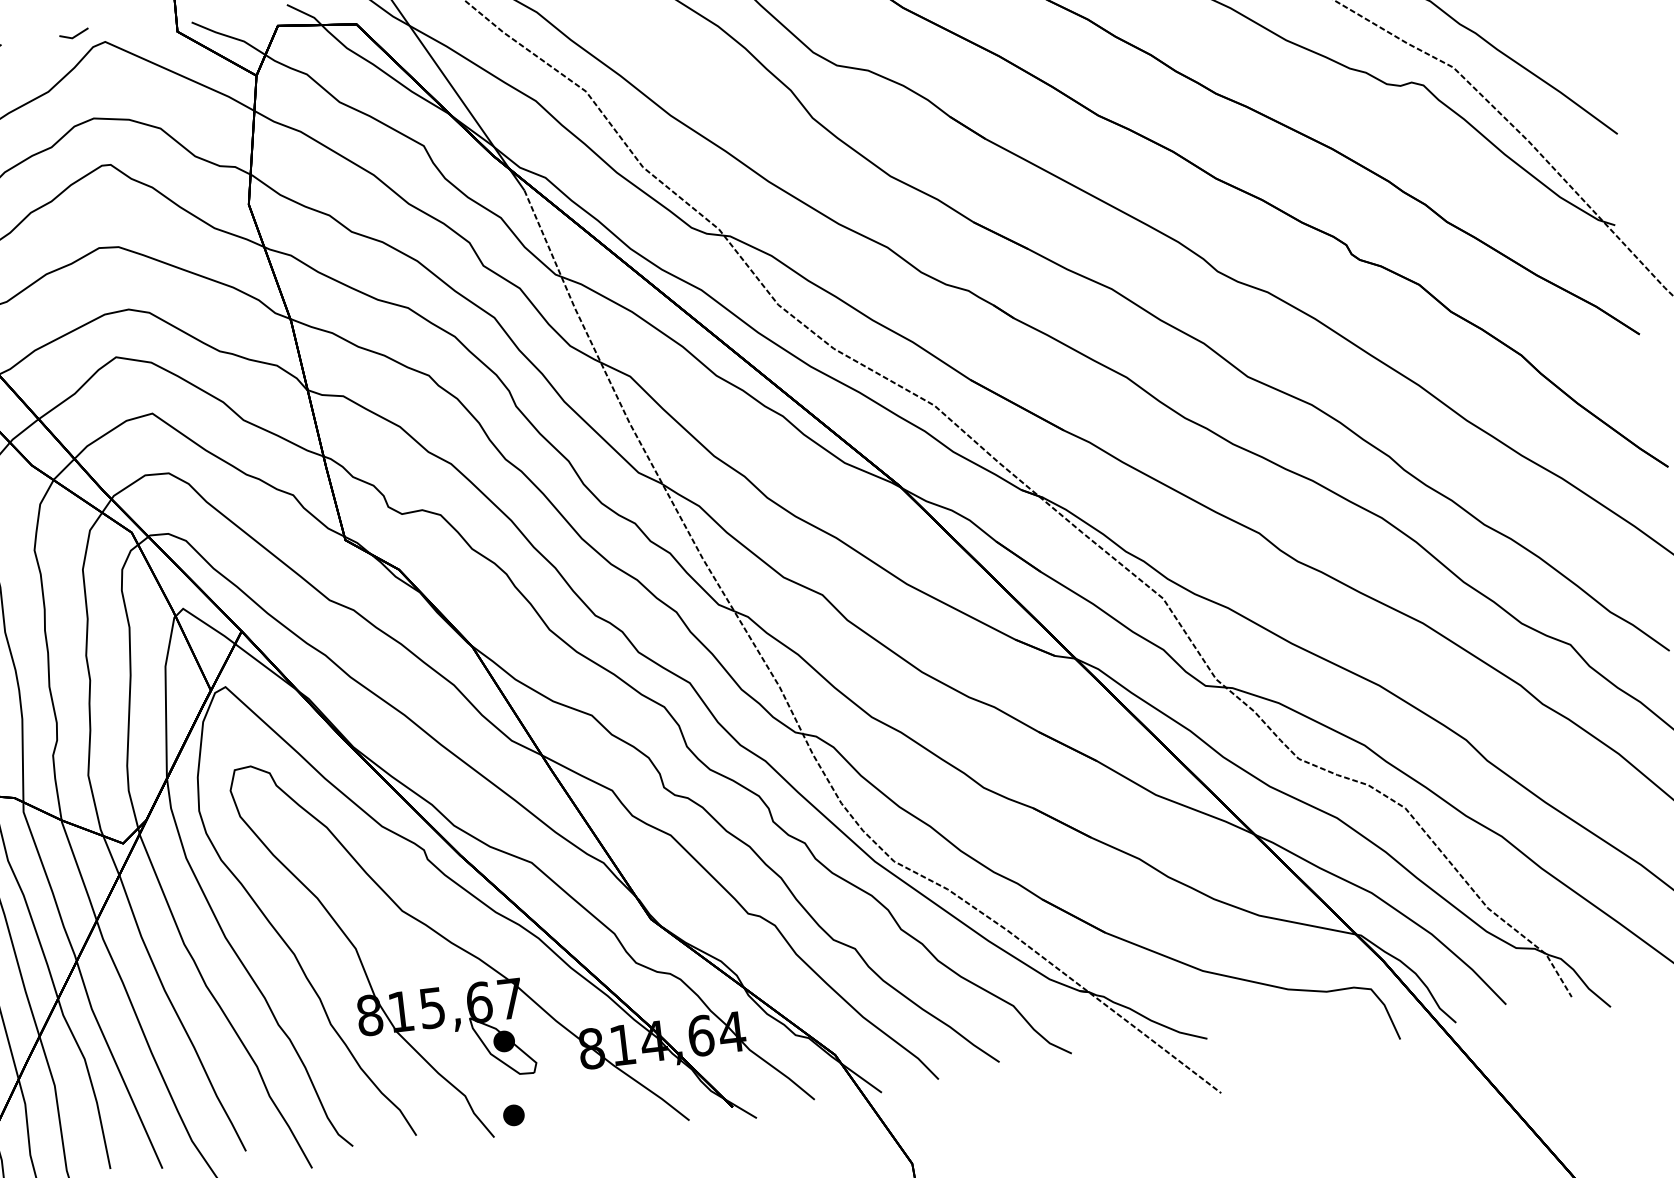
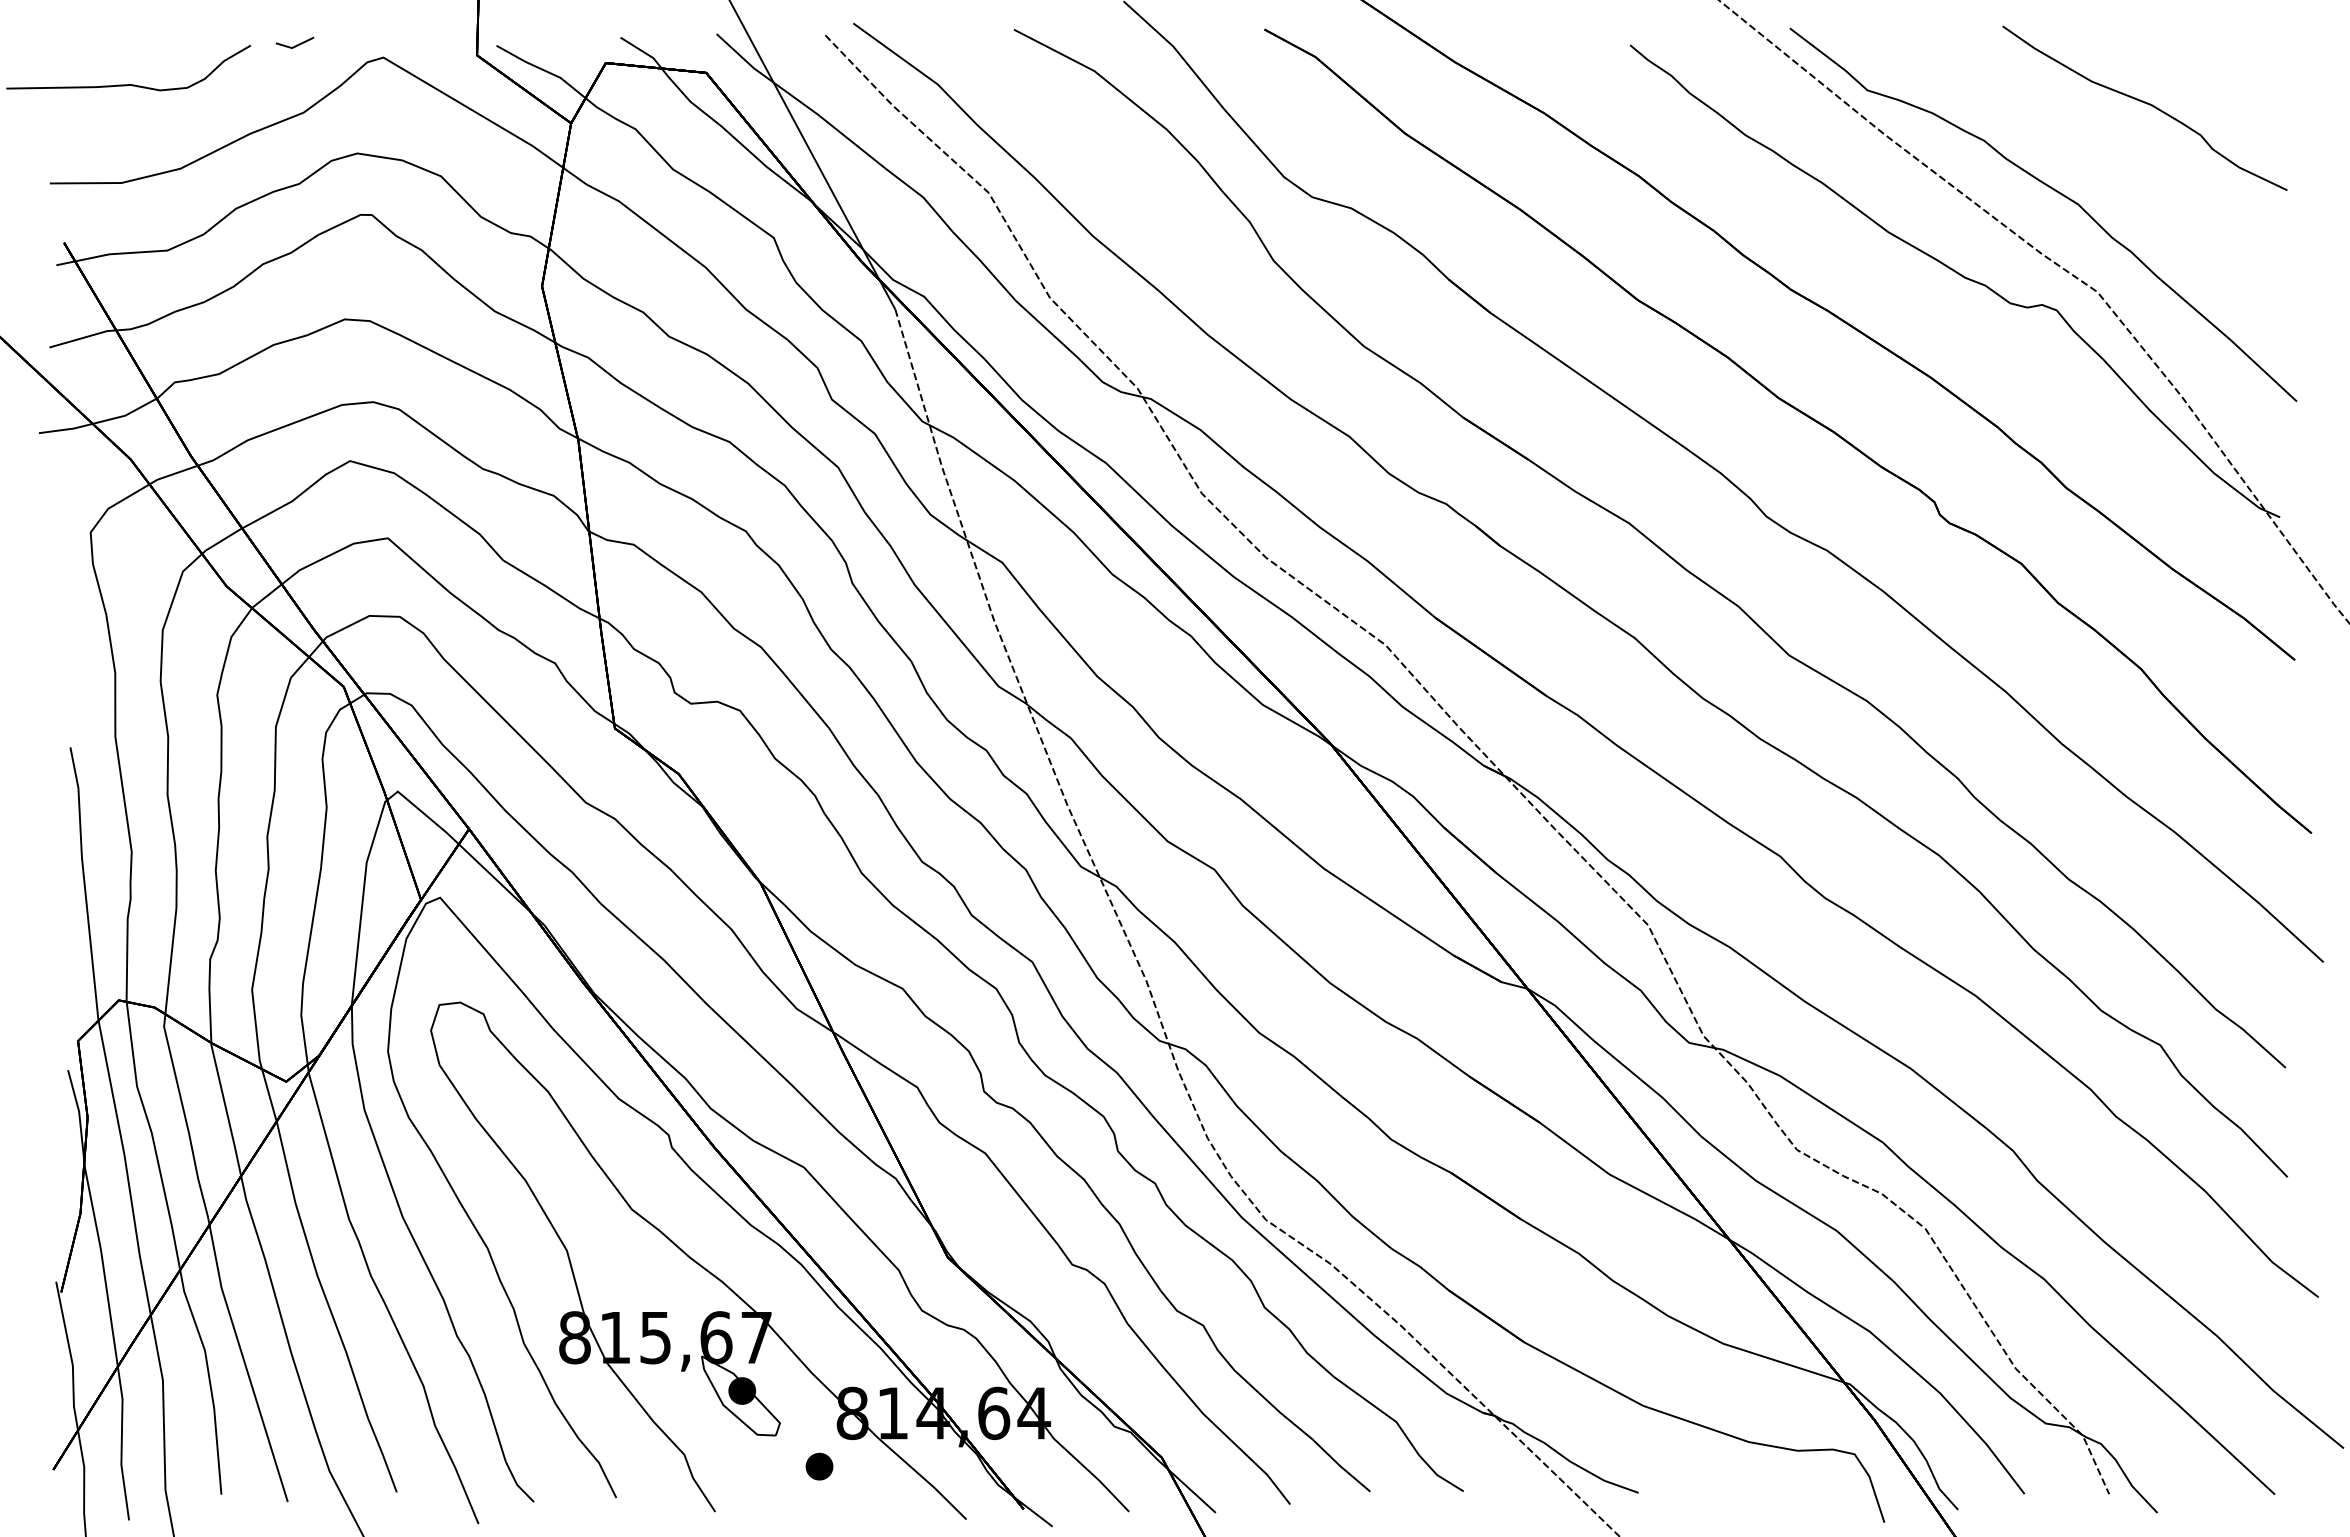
line: (75, 35) -> (296, 44), moved
part: (513, 1115) -> (819, 1466), moved

